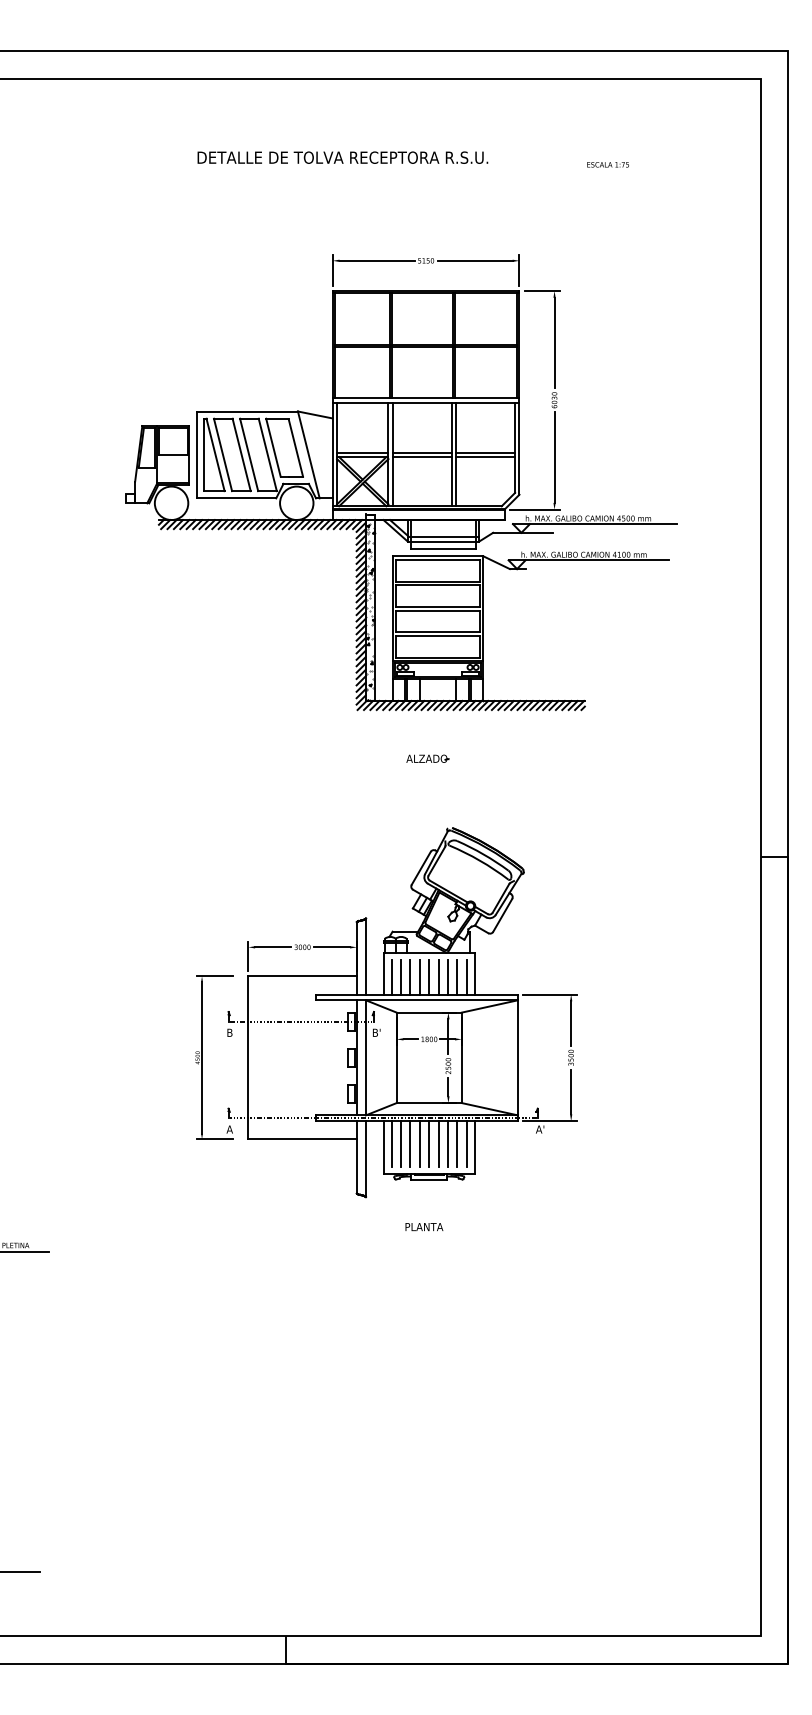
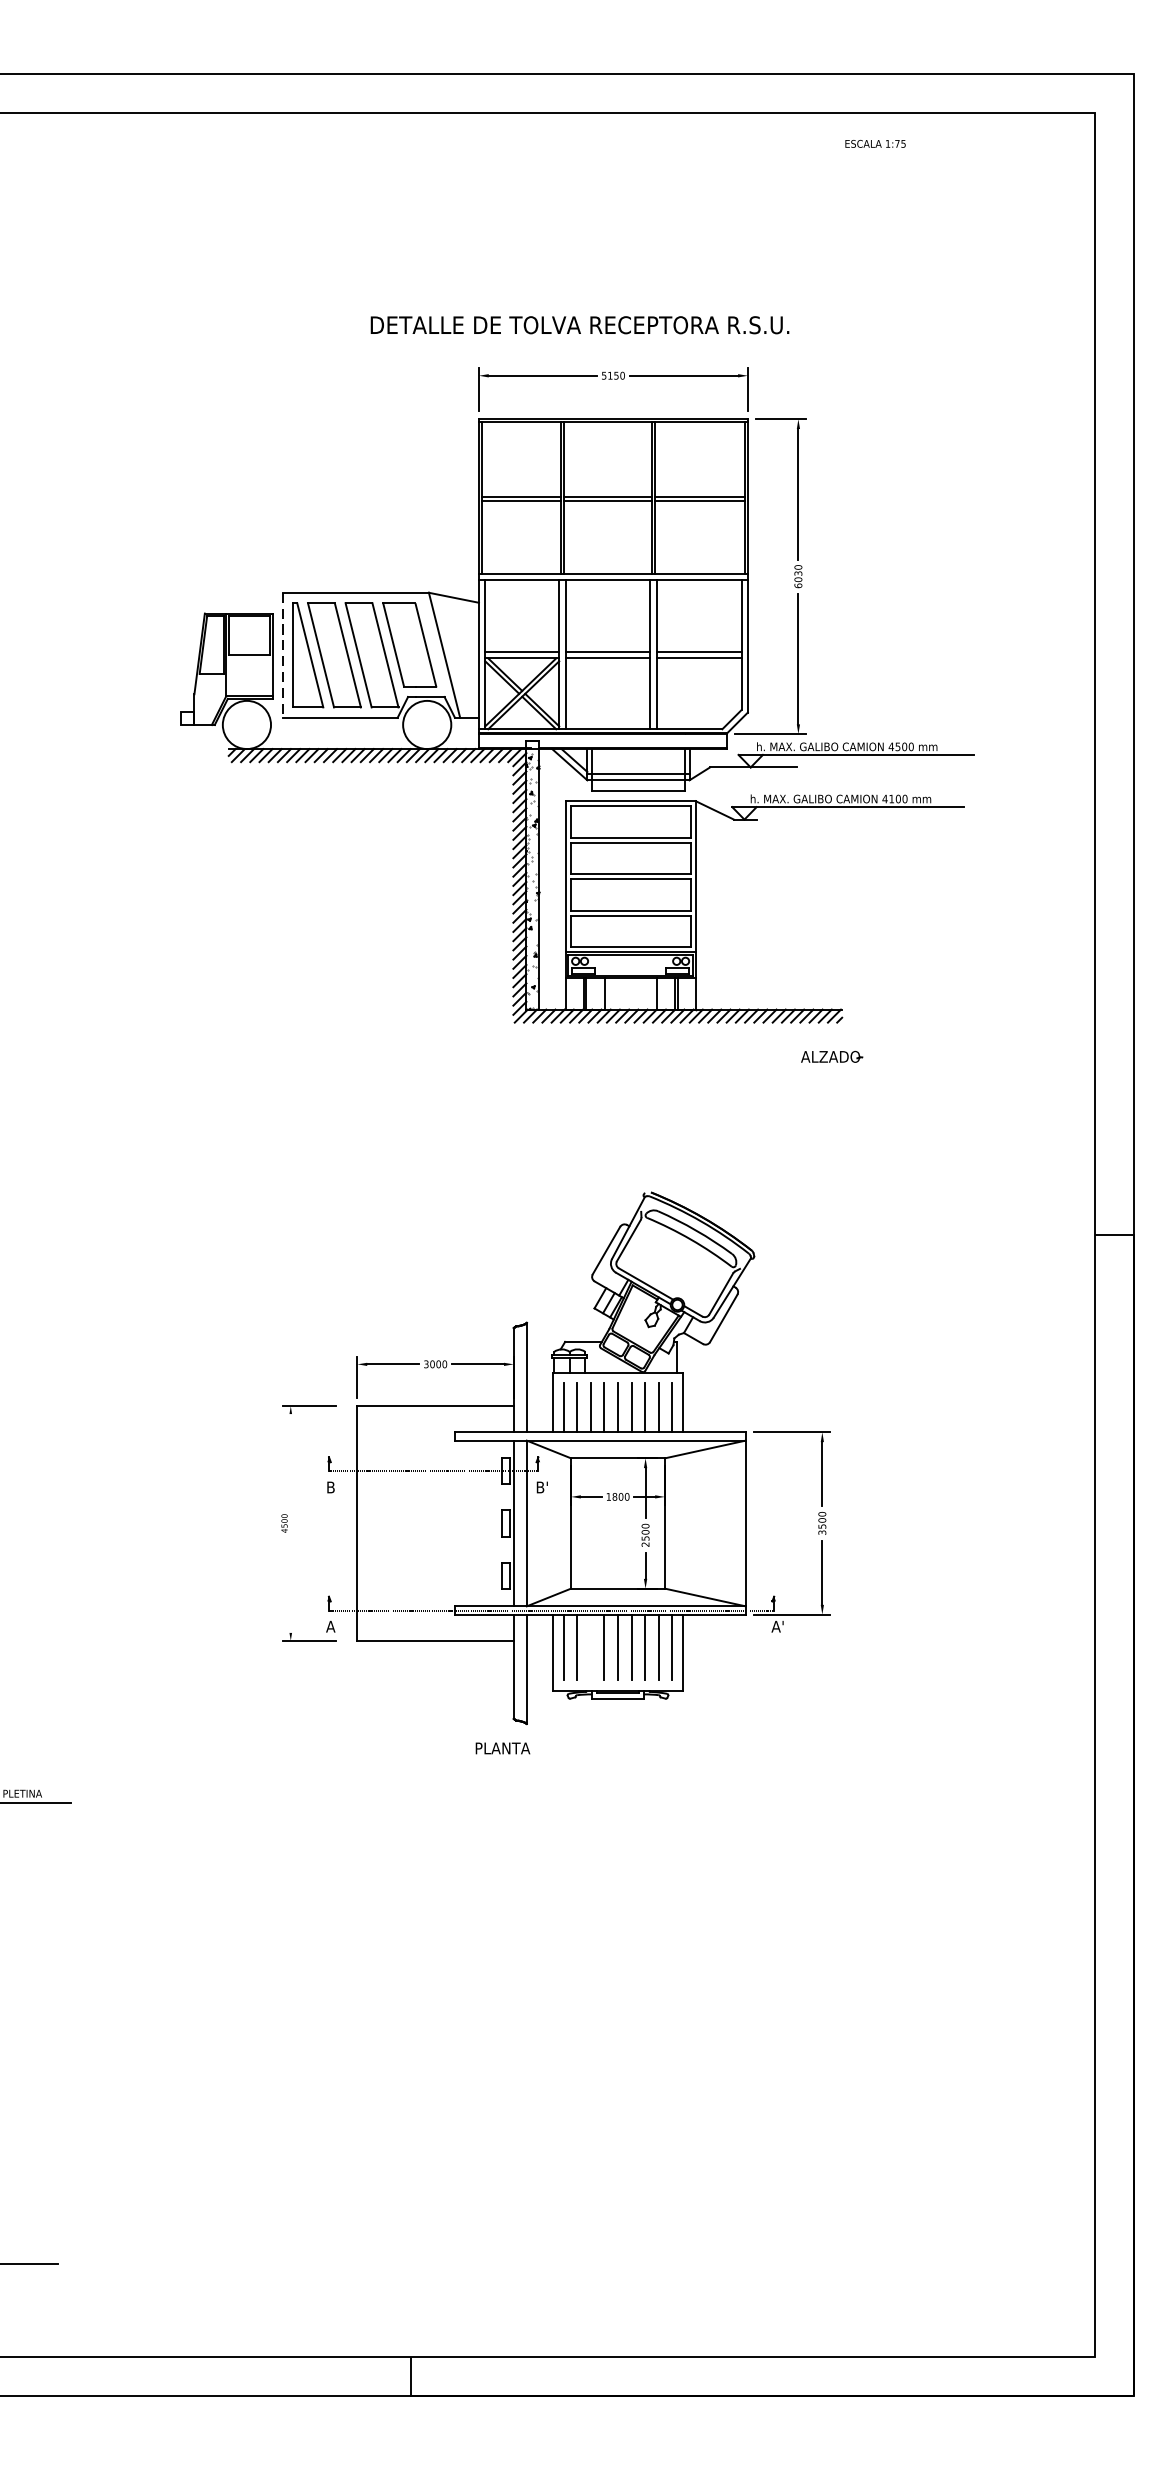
text: (342, 157) -> (579, 324), moved
text: (607, 164) -> (874, 143), moved
line: (196, 455) -> (282, 656), solid -> dashed
part: (427, 758) -> (831, 1056), moved
line: (202, 1057) -> (291, 1523), removed
line: (410, 1143) -> (590, 1646), removed
text: (424, 1227) -> (503, 1749), moved

